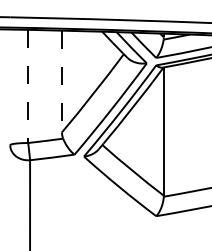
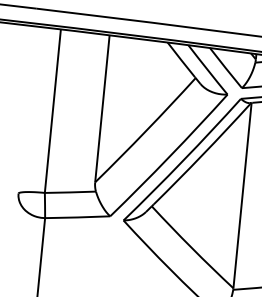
line: (62, 81) -> (103, 108), dashed -> solid
line: (28, 86) -> (53, 111), dashed -> solid

